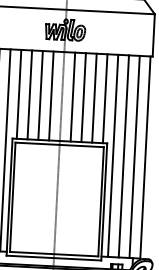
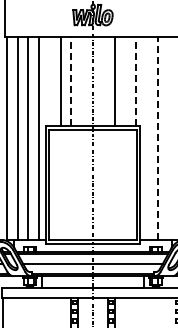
line: (18, 93) -> (49, 81), removed
line: (40, 95) -> (71, 81), solid -> dashed
line: (51, 95) -> (82, 81), removed
line: (72, 96) -> (103, 81), removed
line: (94, 97) -> (125, 81), removed
line: (105, 98) -> (136, 81), solid -> dashed
line: (112, 155) -> (146, 138), removed
line: (123, 156) -> (157, 138), solid -> dashed
line: (134, 156) -> (168, 138), removed

